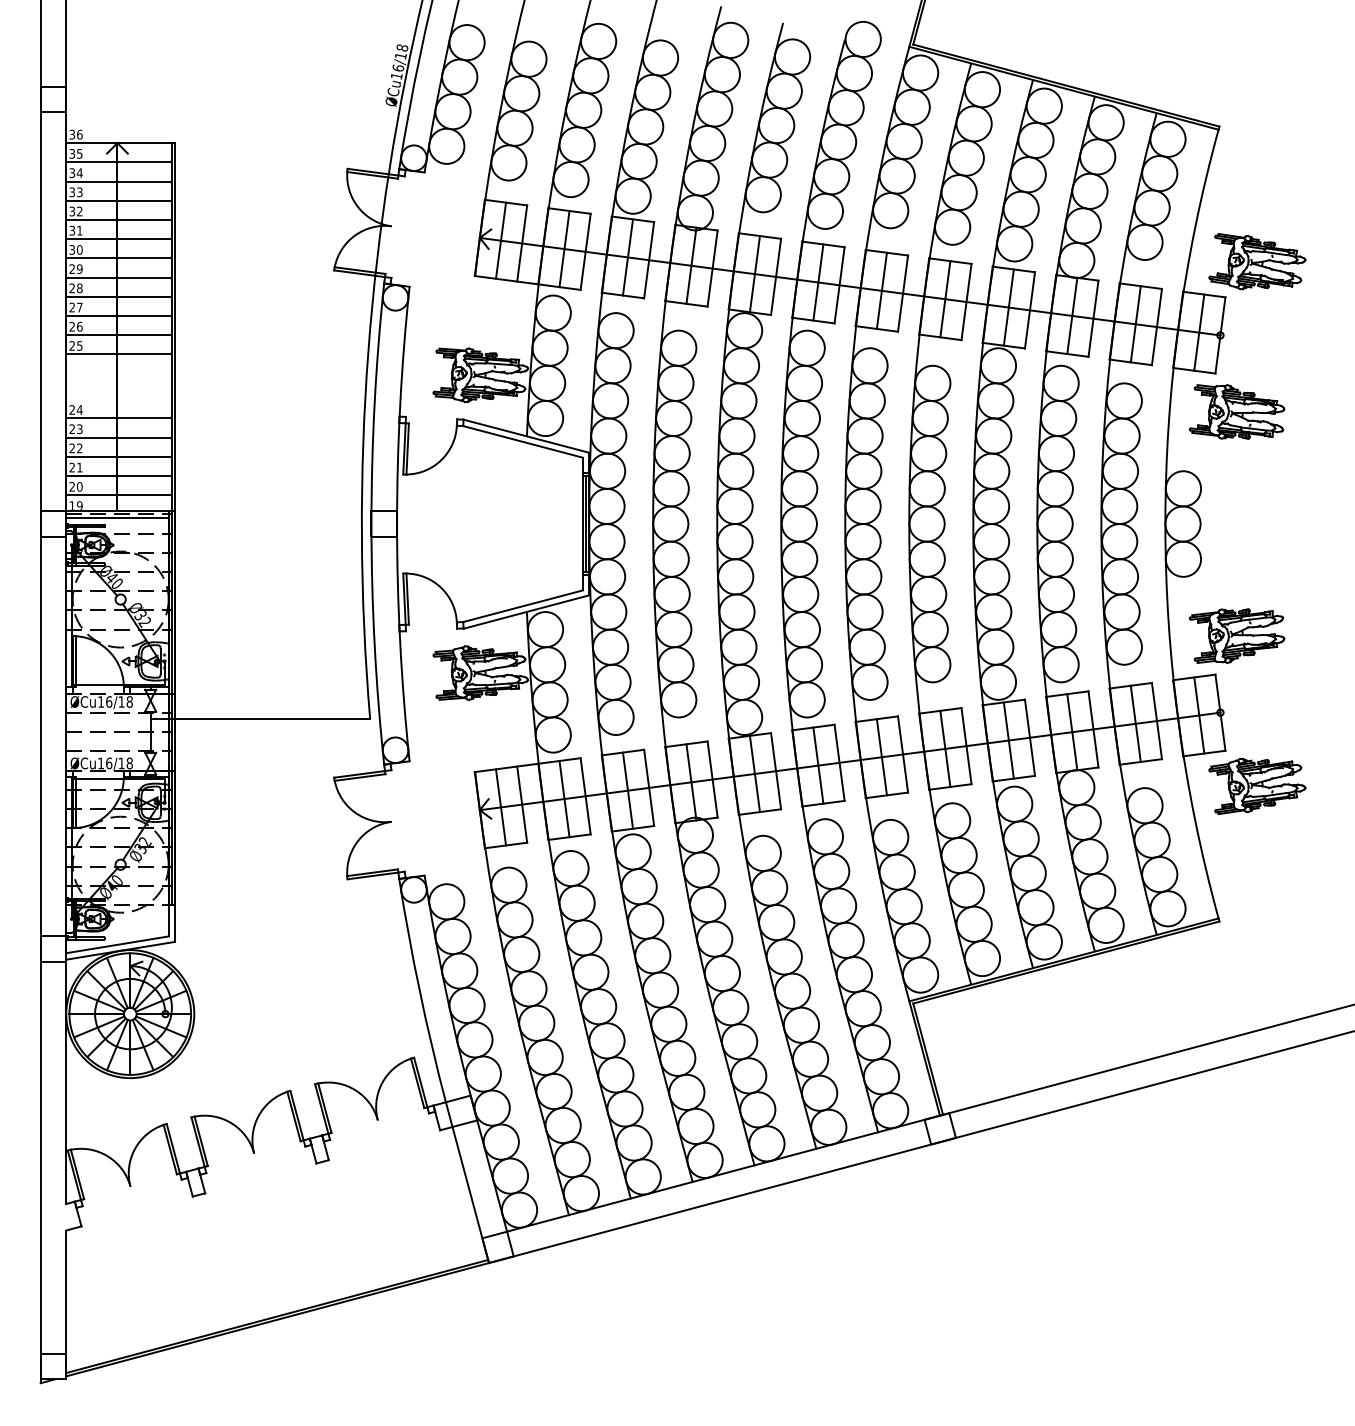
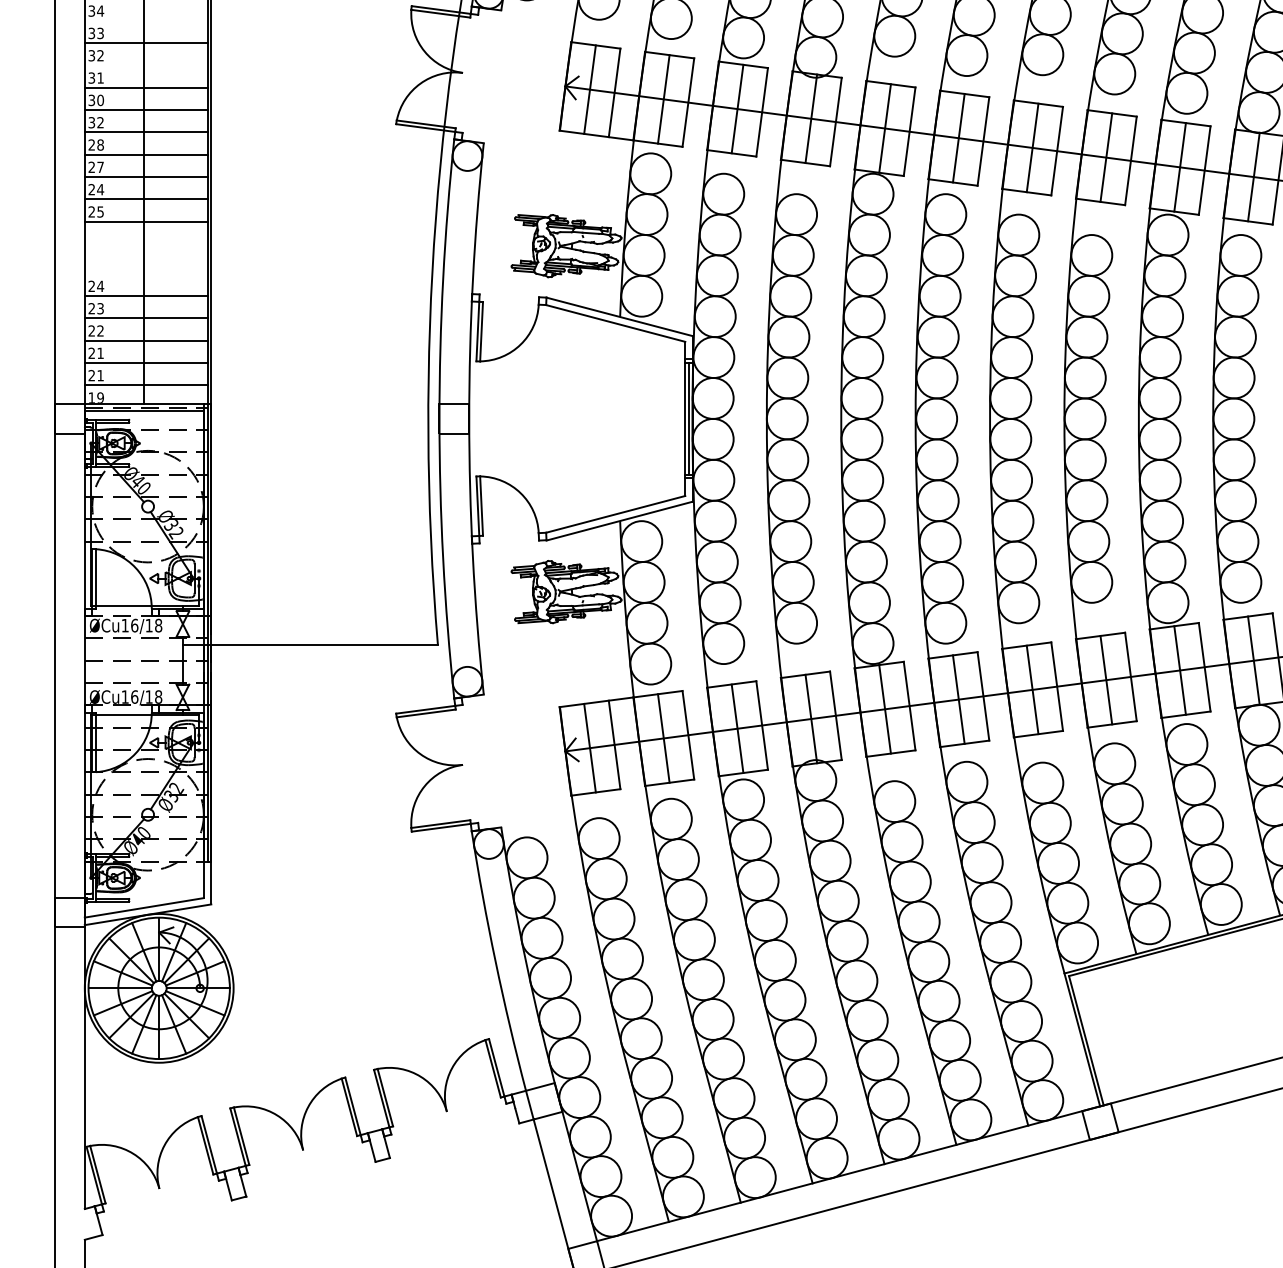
line: (118, 181) -> (145, 20), removed
line: (118, 219) -> (145, 65), removed
text: (75, 269) -> (95, 123), 29 -> 32
text: (79, 326) -> (100, 189), 26 -> 24
text: (79, 486) -> (100, 375), 20 -> 21

